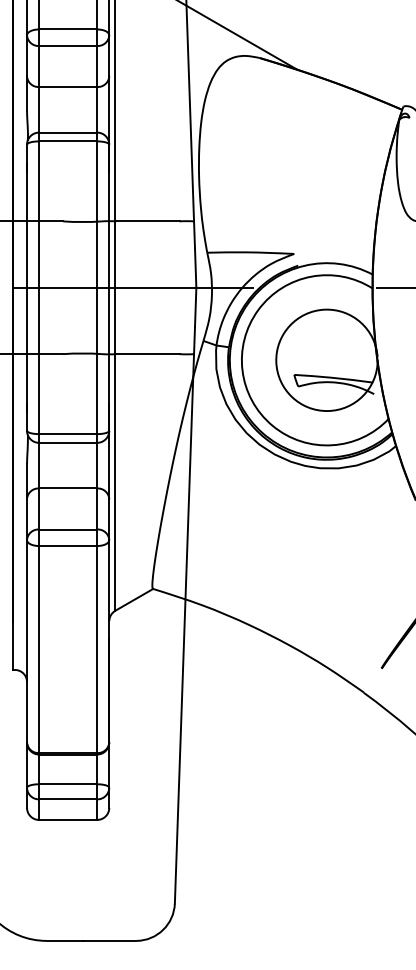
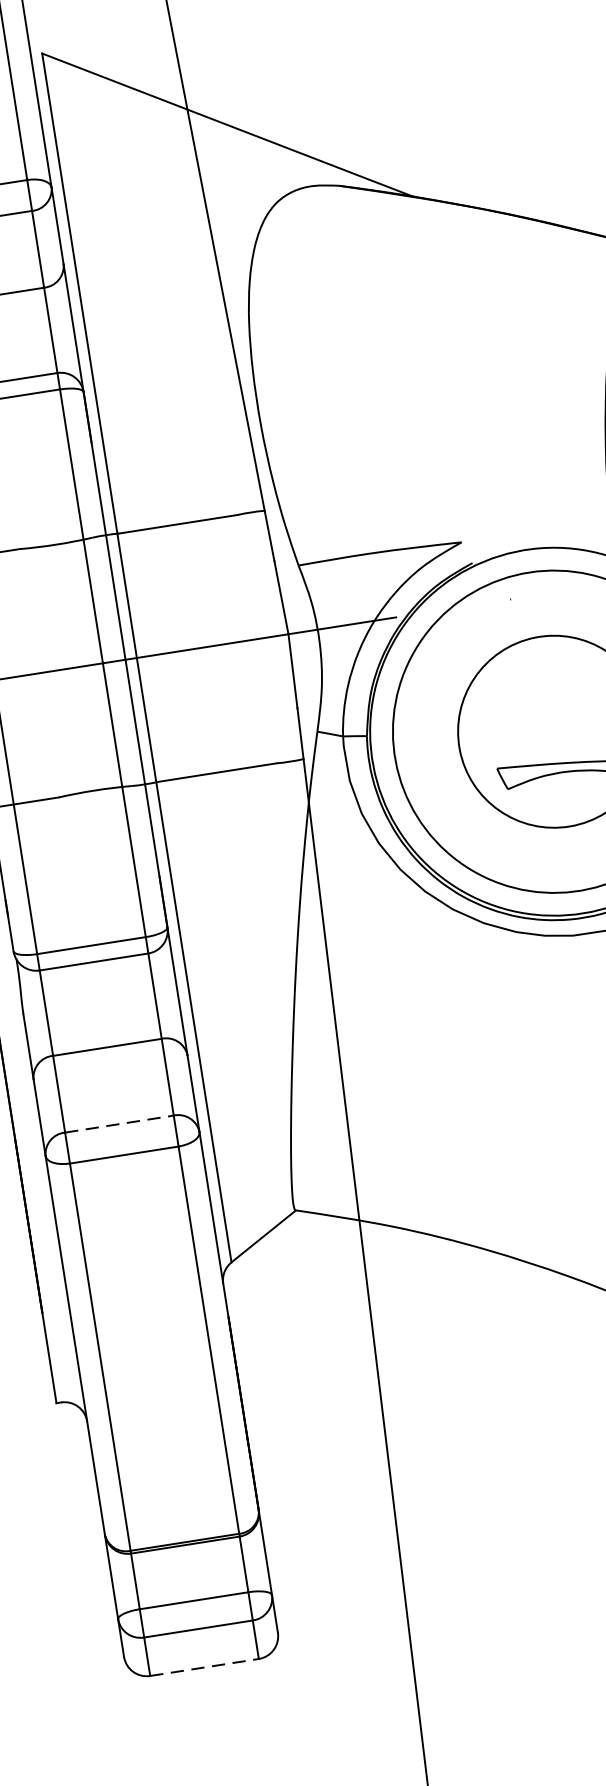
line: (68, 529) -> (120, 1123), solid -> dashed
line: (68, 819) -> (205, 1666), solid -> dashed

